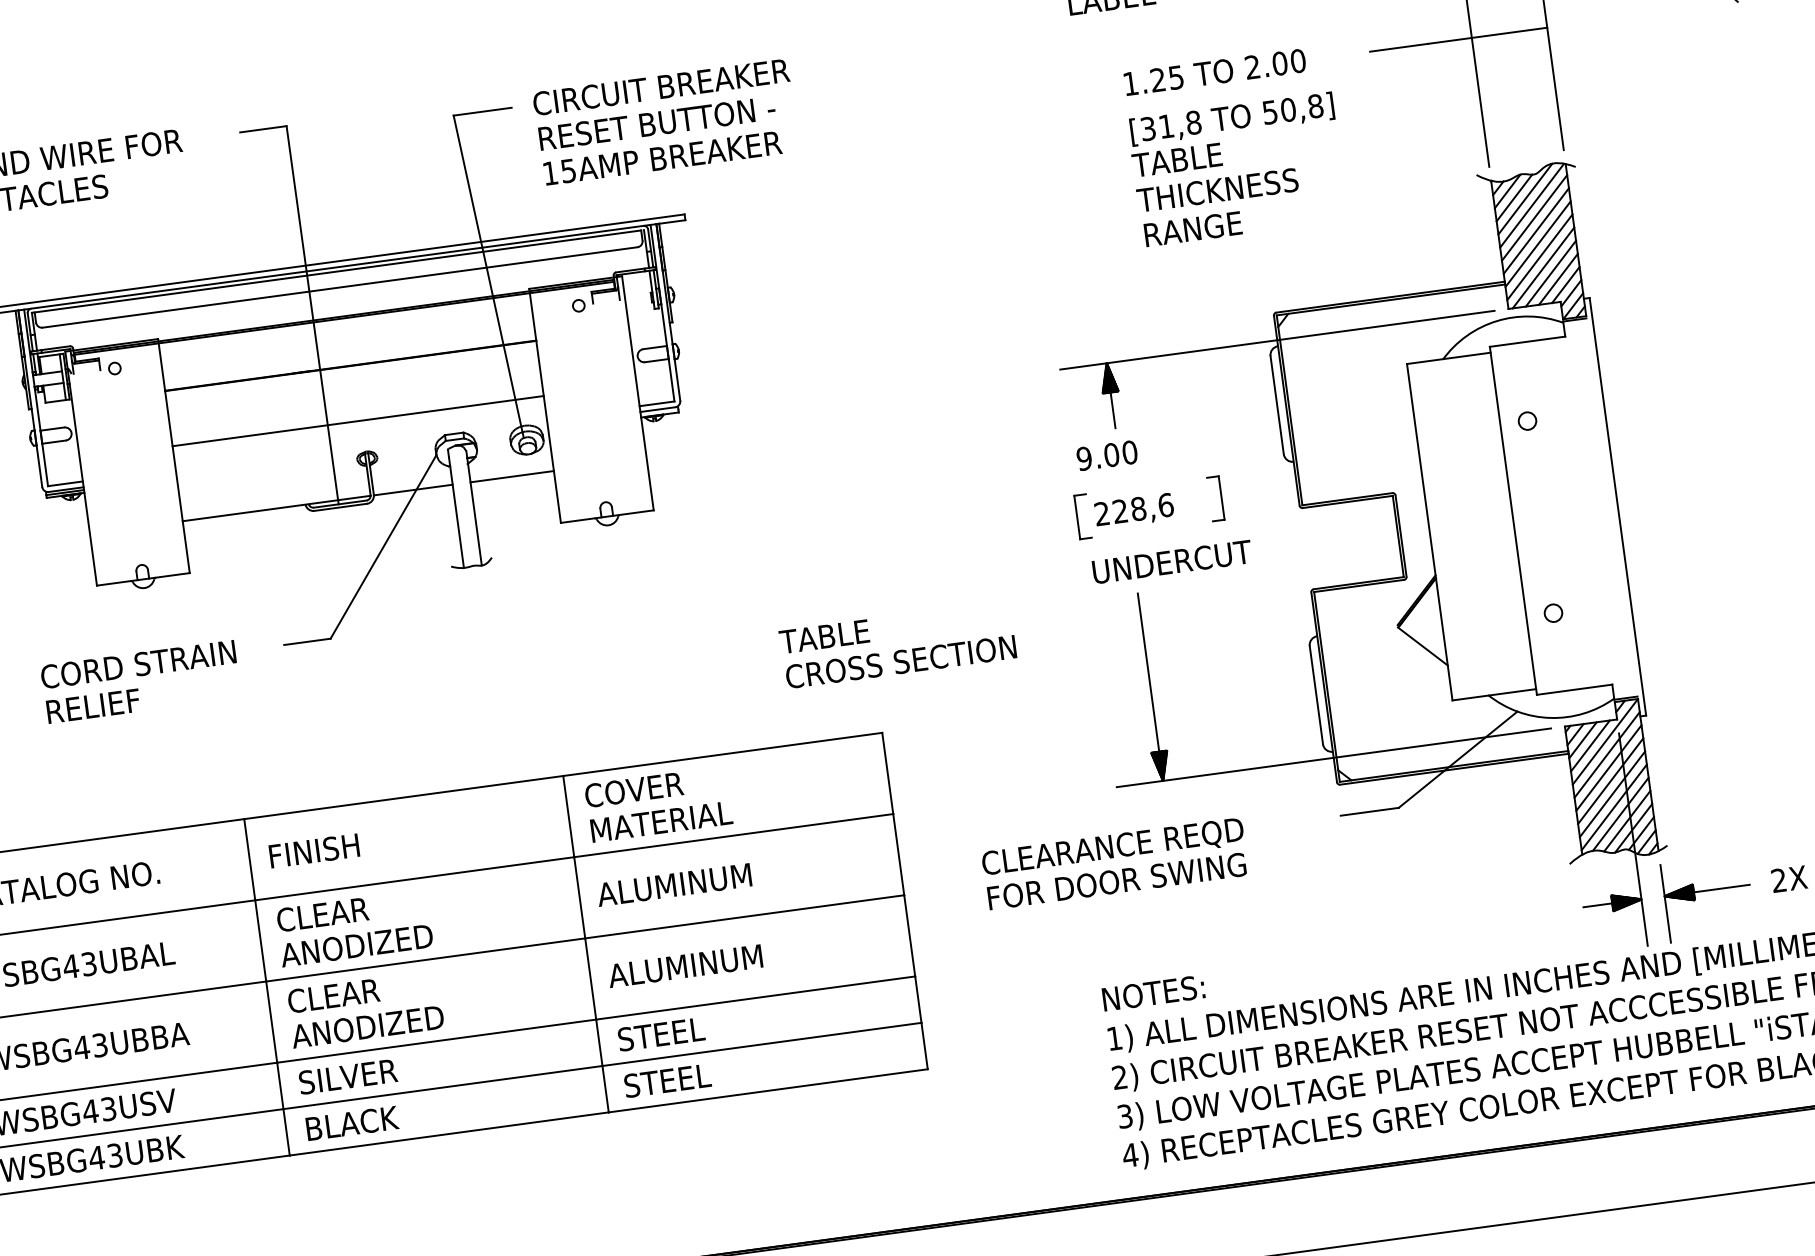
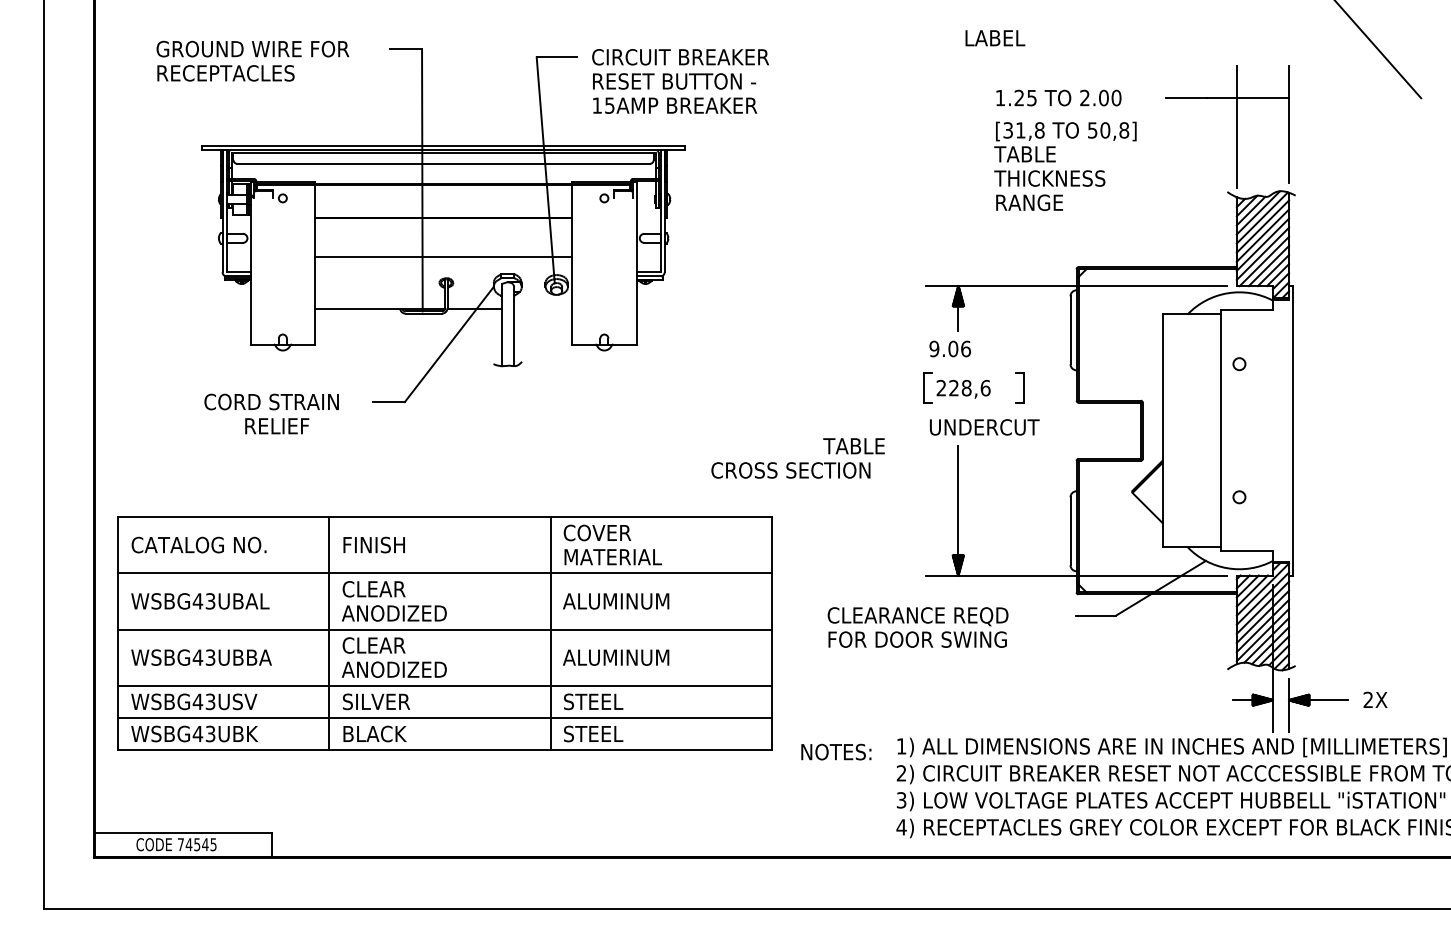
text: (1129, 451) -> (965, 348), 9.00 -> 9.06
line: (512, 476) -> (543, 308), removed
text: (823, 637) -> (853, 446), moved
text: (93, 706) -> (277, 426), moved
text: (1153, 992) -> (836, 751), moved

